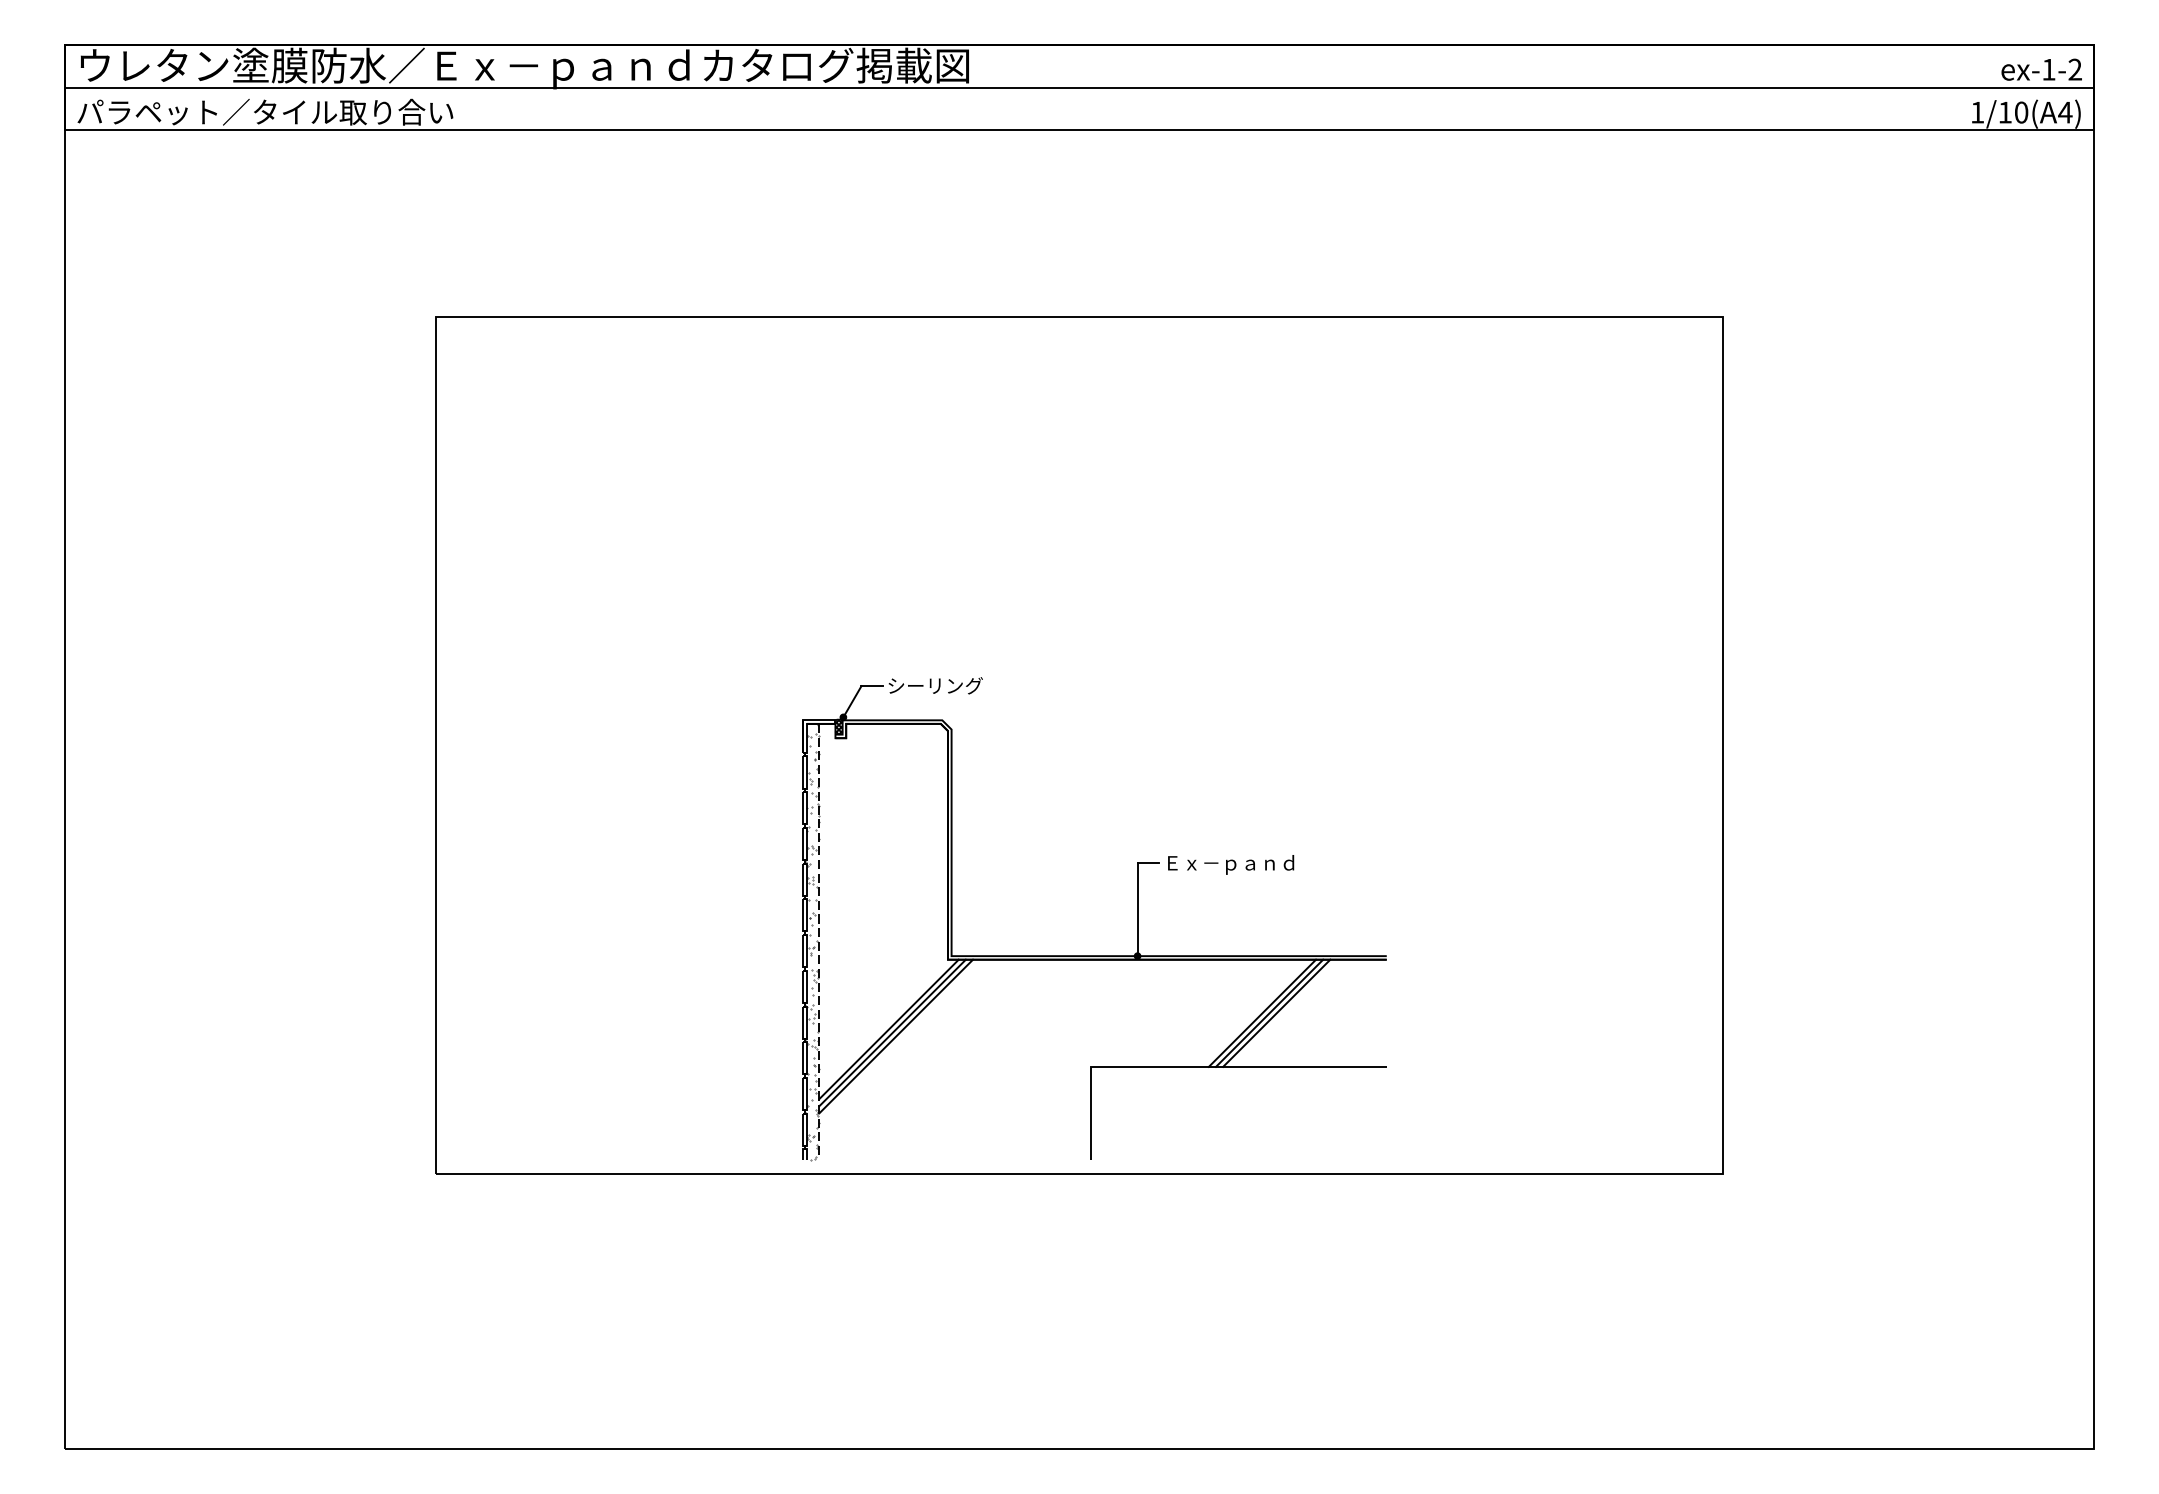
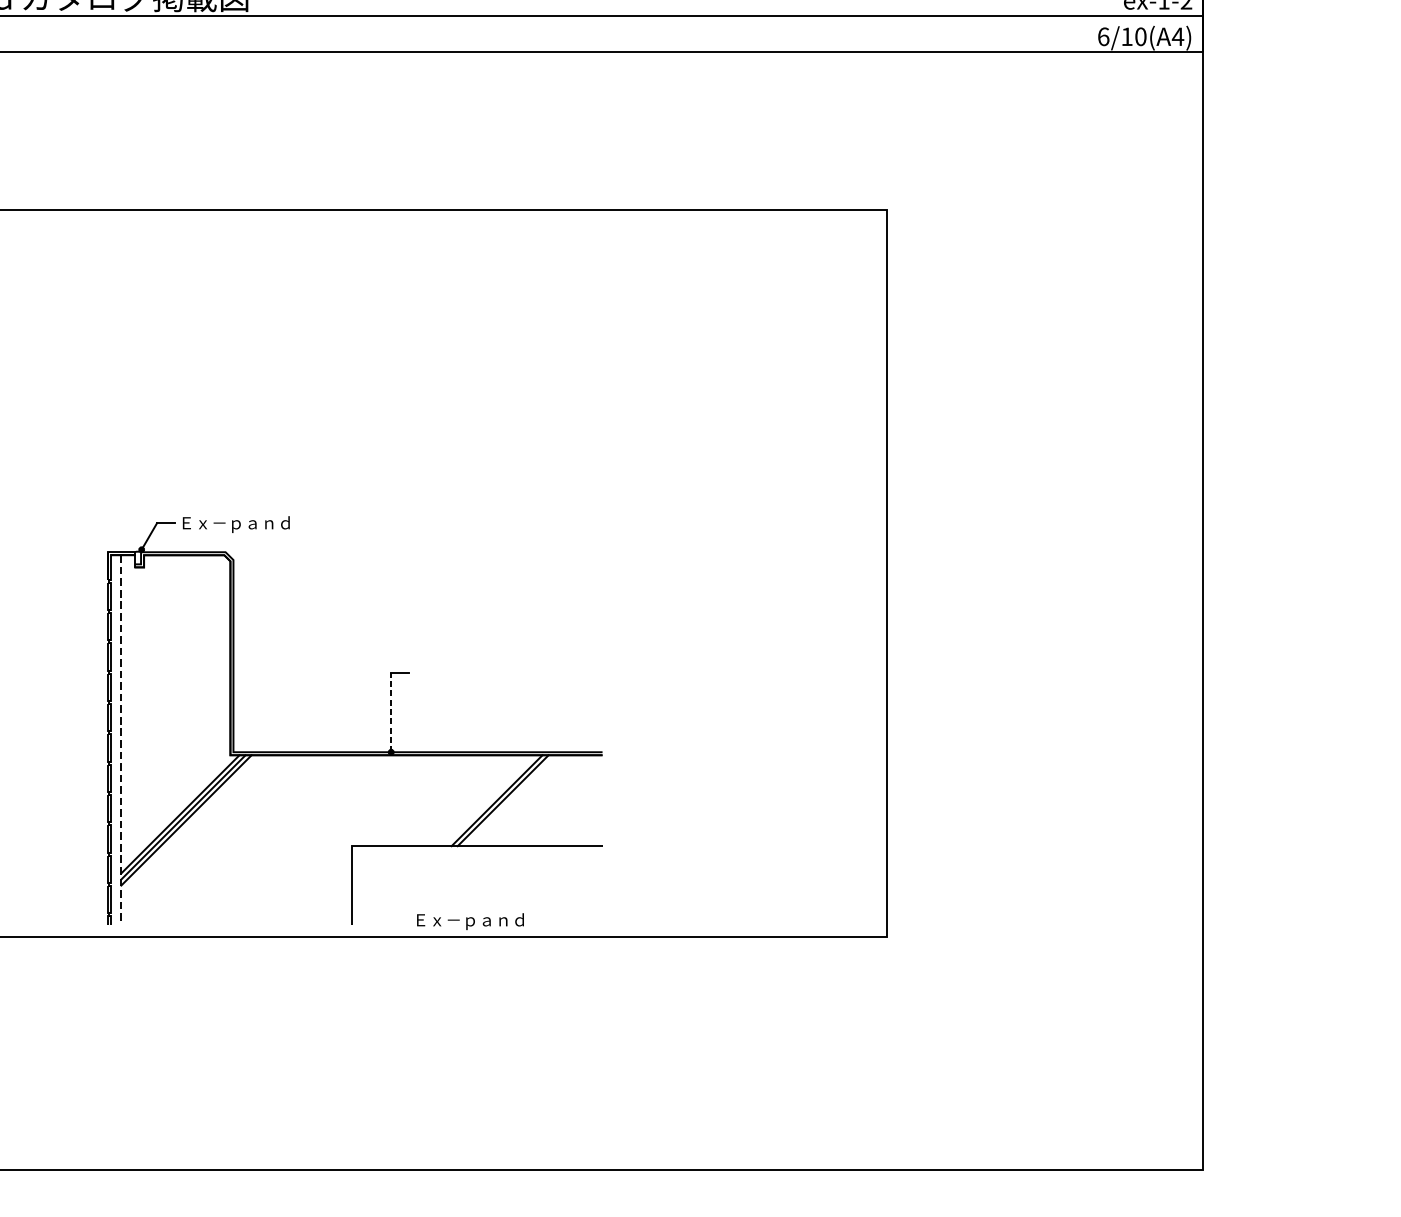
text: (1977, 112) -> (1103, 36), 1/10(A4) -> 6/10(A4)
text: (952, 687) -> (234, 524), シーリング -> Ｅｘ－ｐａｎｄ
hatch: (838, 726) -> (137, 557), removed
text: (1231, 864) -> (470, 921), moved
line: (1137, 909) -> (391, 712), solid -> dashed
hatch: (812, 942) -> (115, 740), removed
line: (1276, 1012) -> (509, 800), removed

